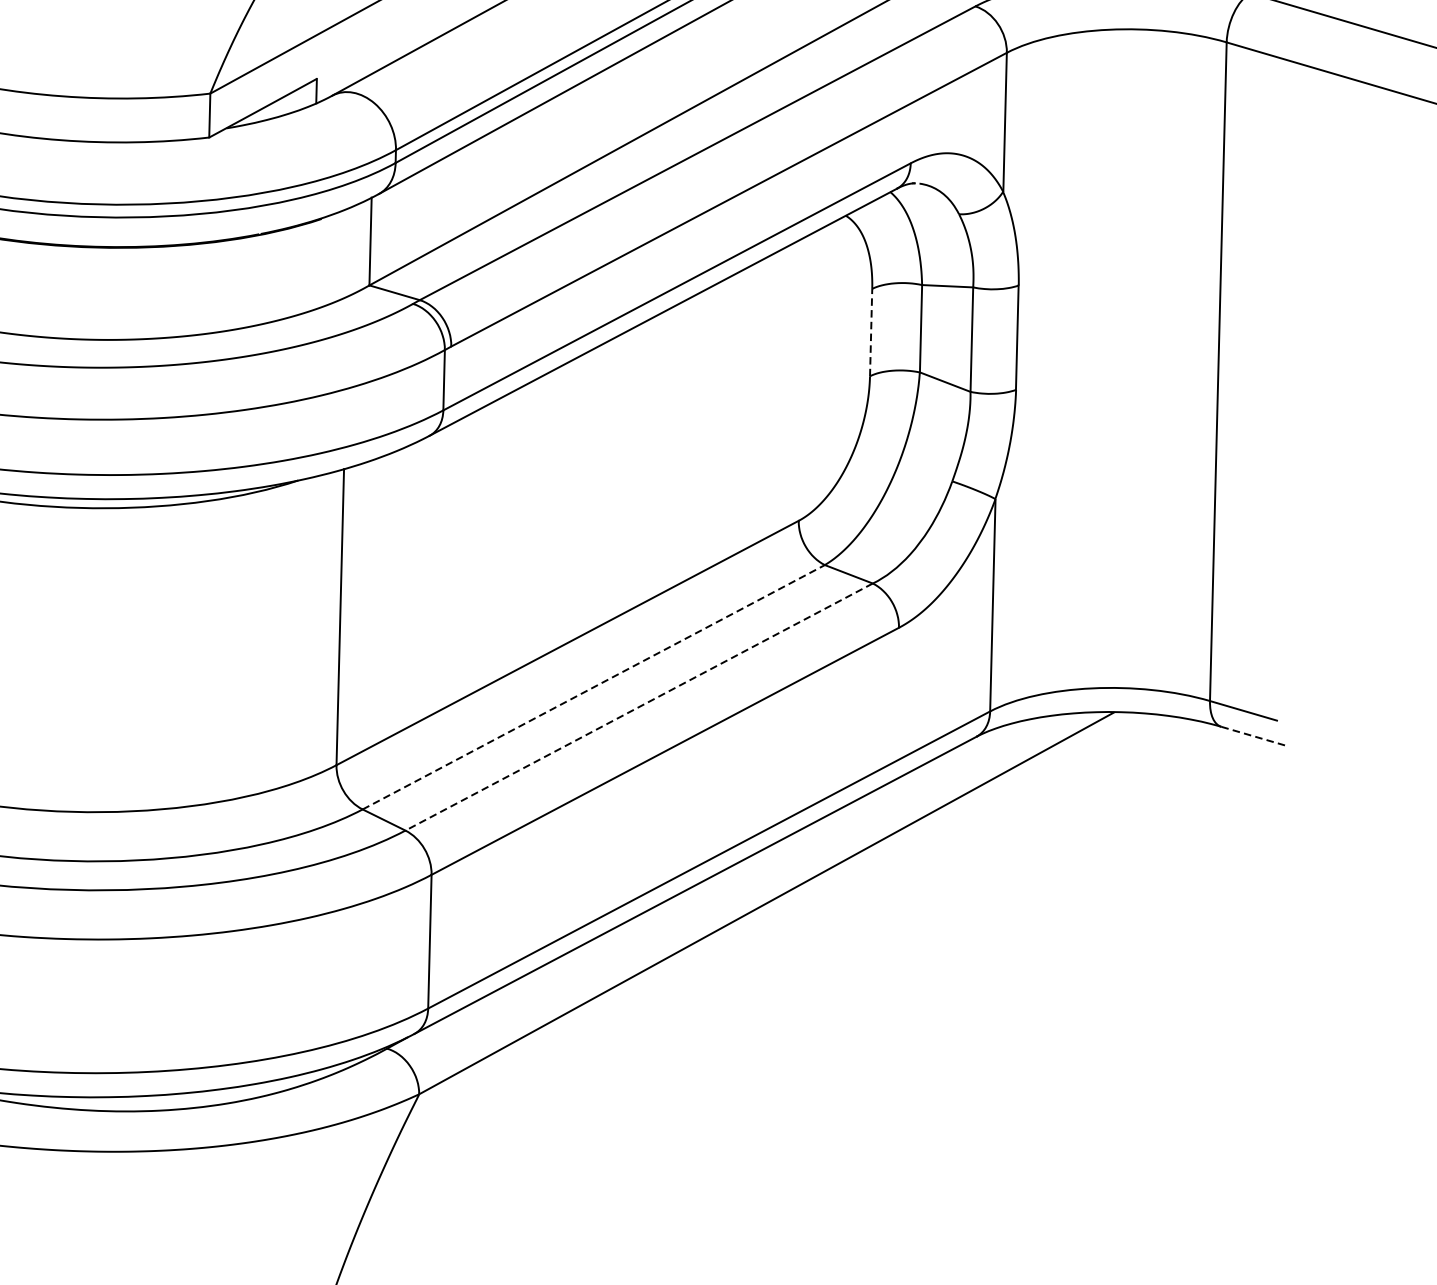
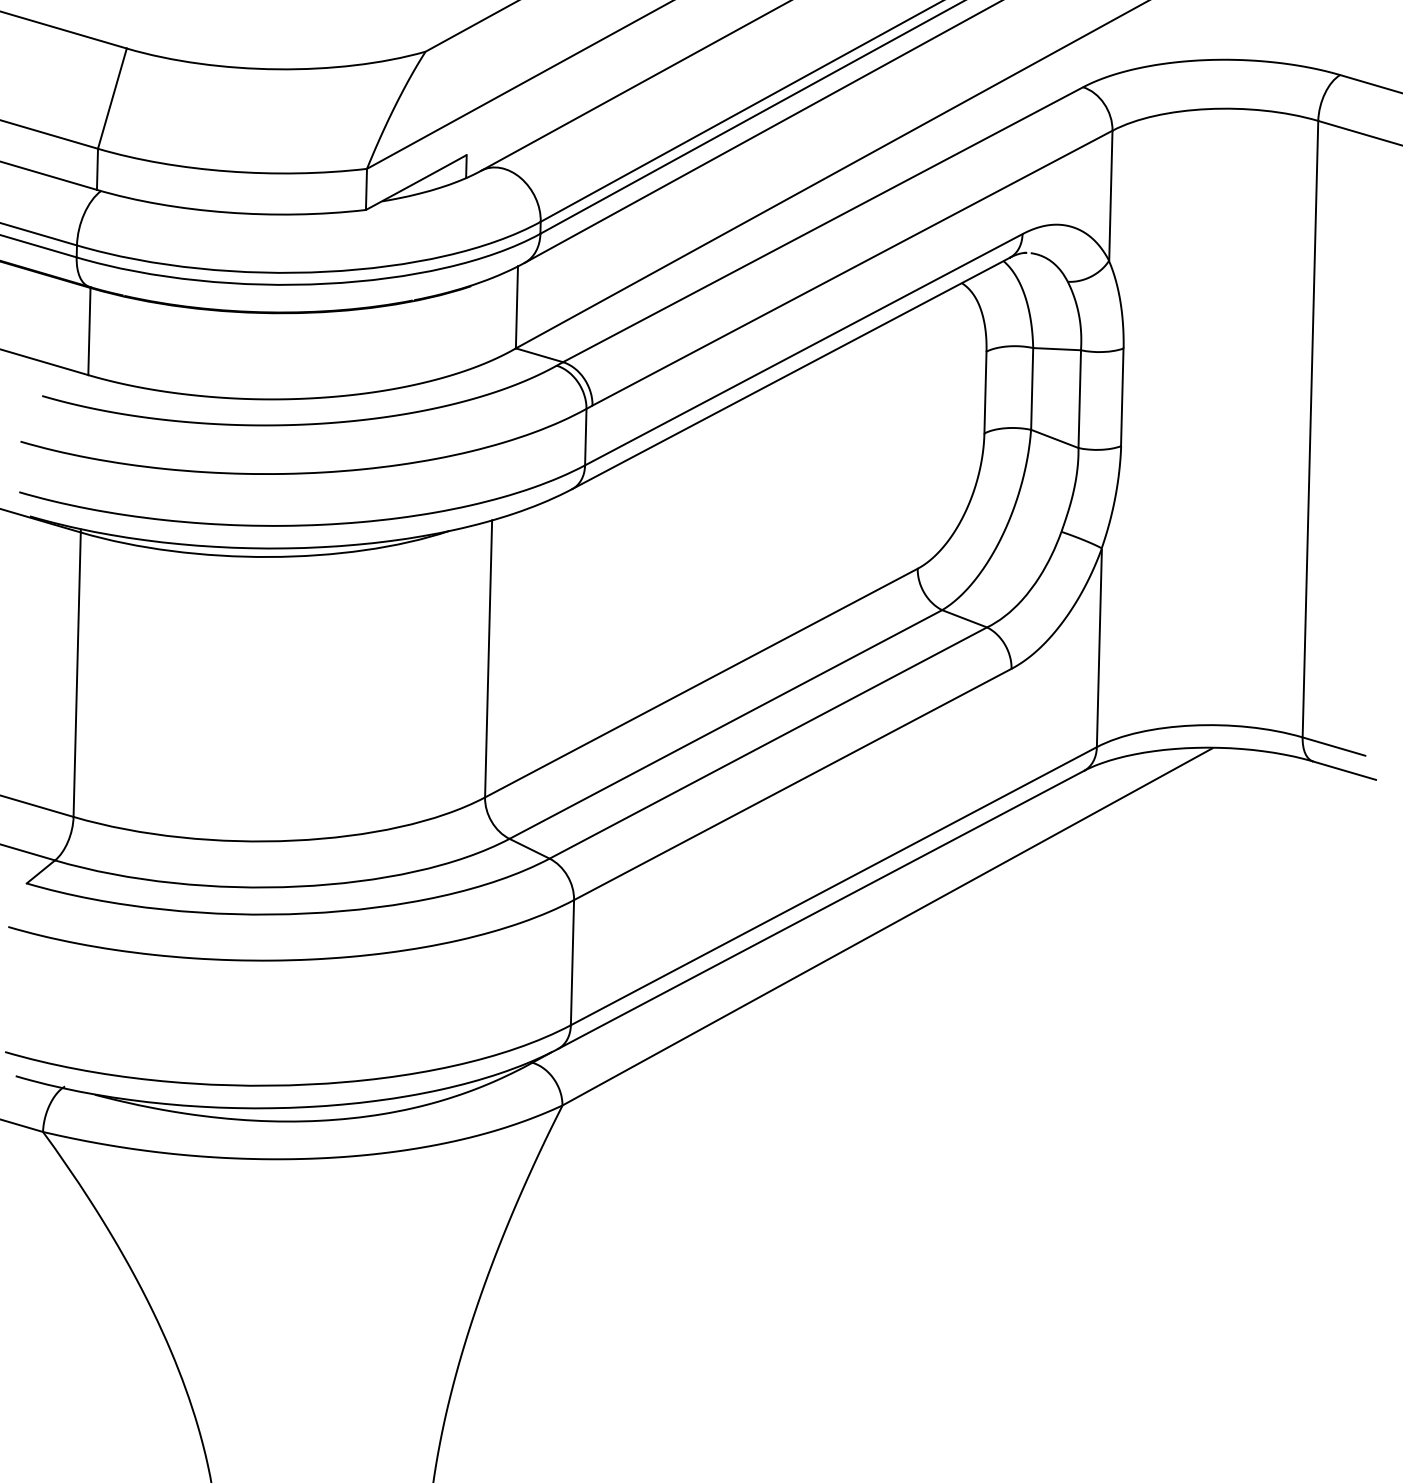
line: (871, 332) -> (985, 392), dashed -> solid
line: (593, 687) -> (725, 724), dashed -> solid
line: (638, 707) -> (767, 743), dashed -> solid
line: (1254, 736) -> (1344, 770), dashed -> solid

